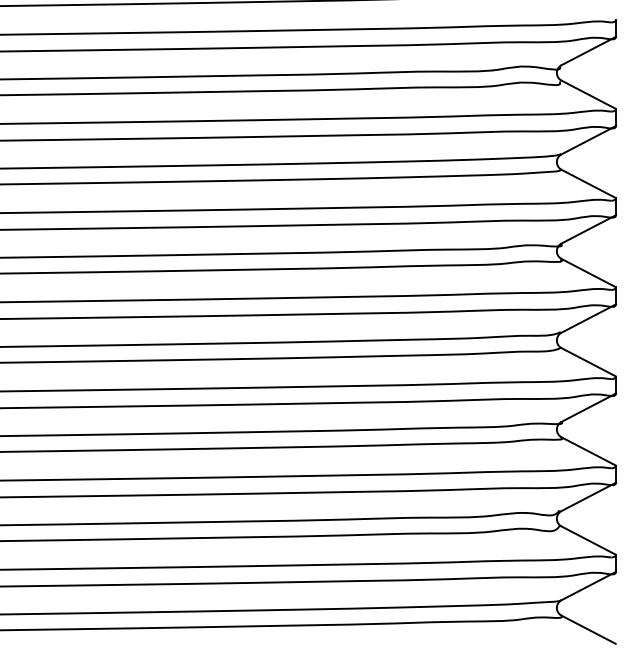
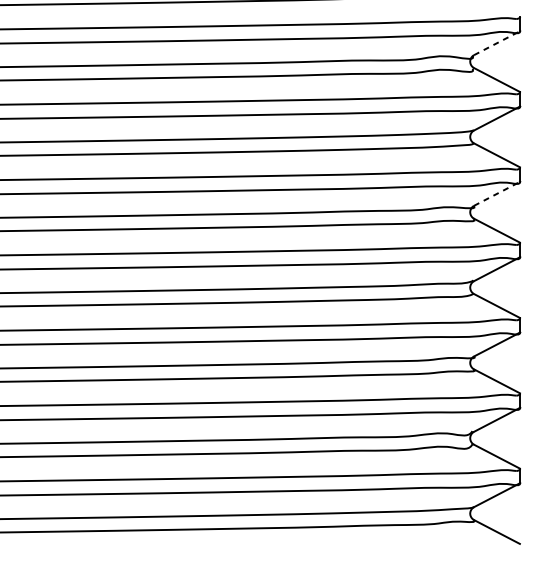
line: (588, 51) -> (496, 43), solid -> dashed
line: (588, 229) -> (496, 193), solid -> dashed

